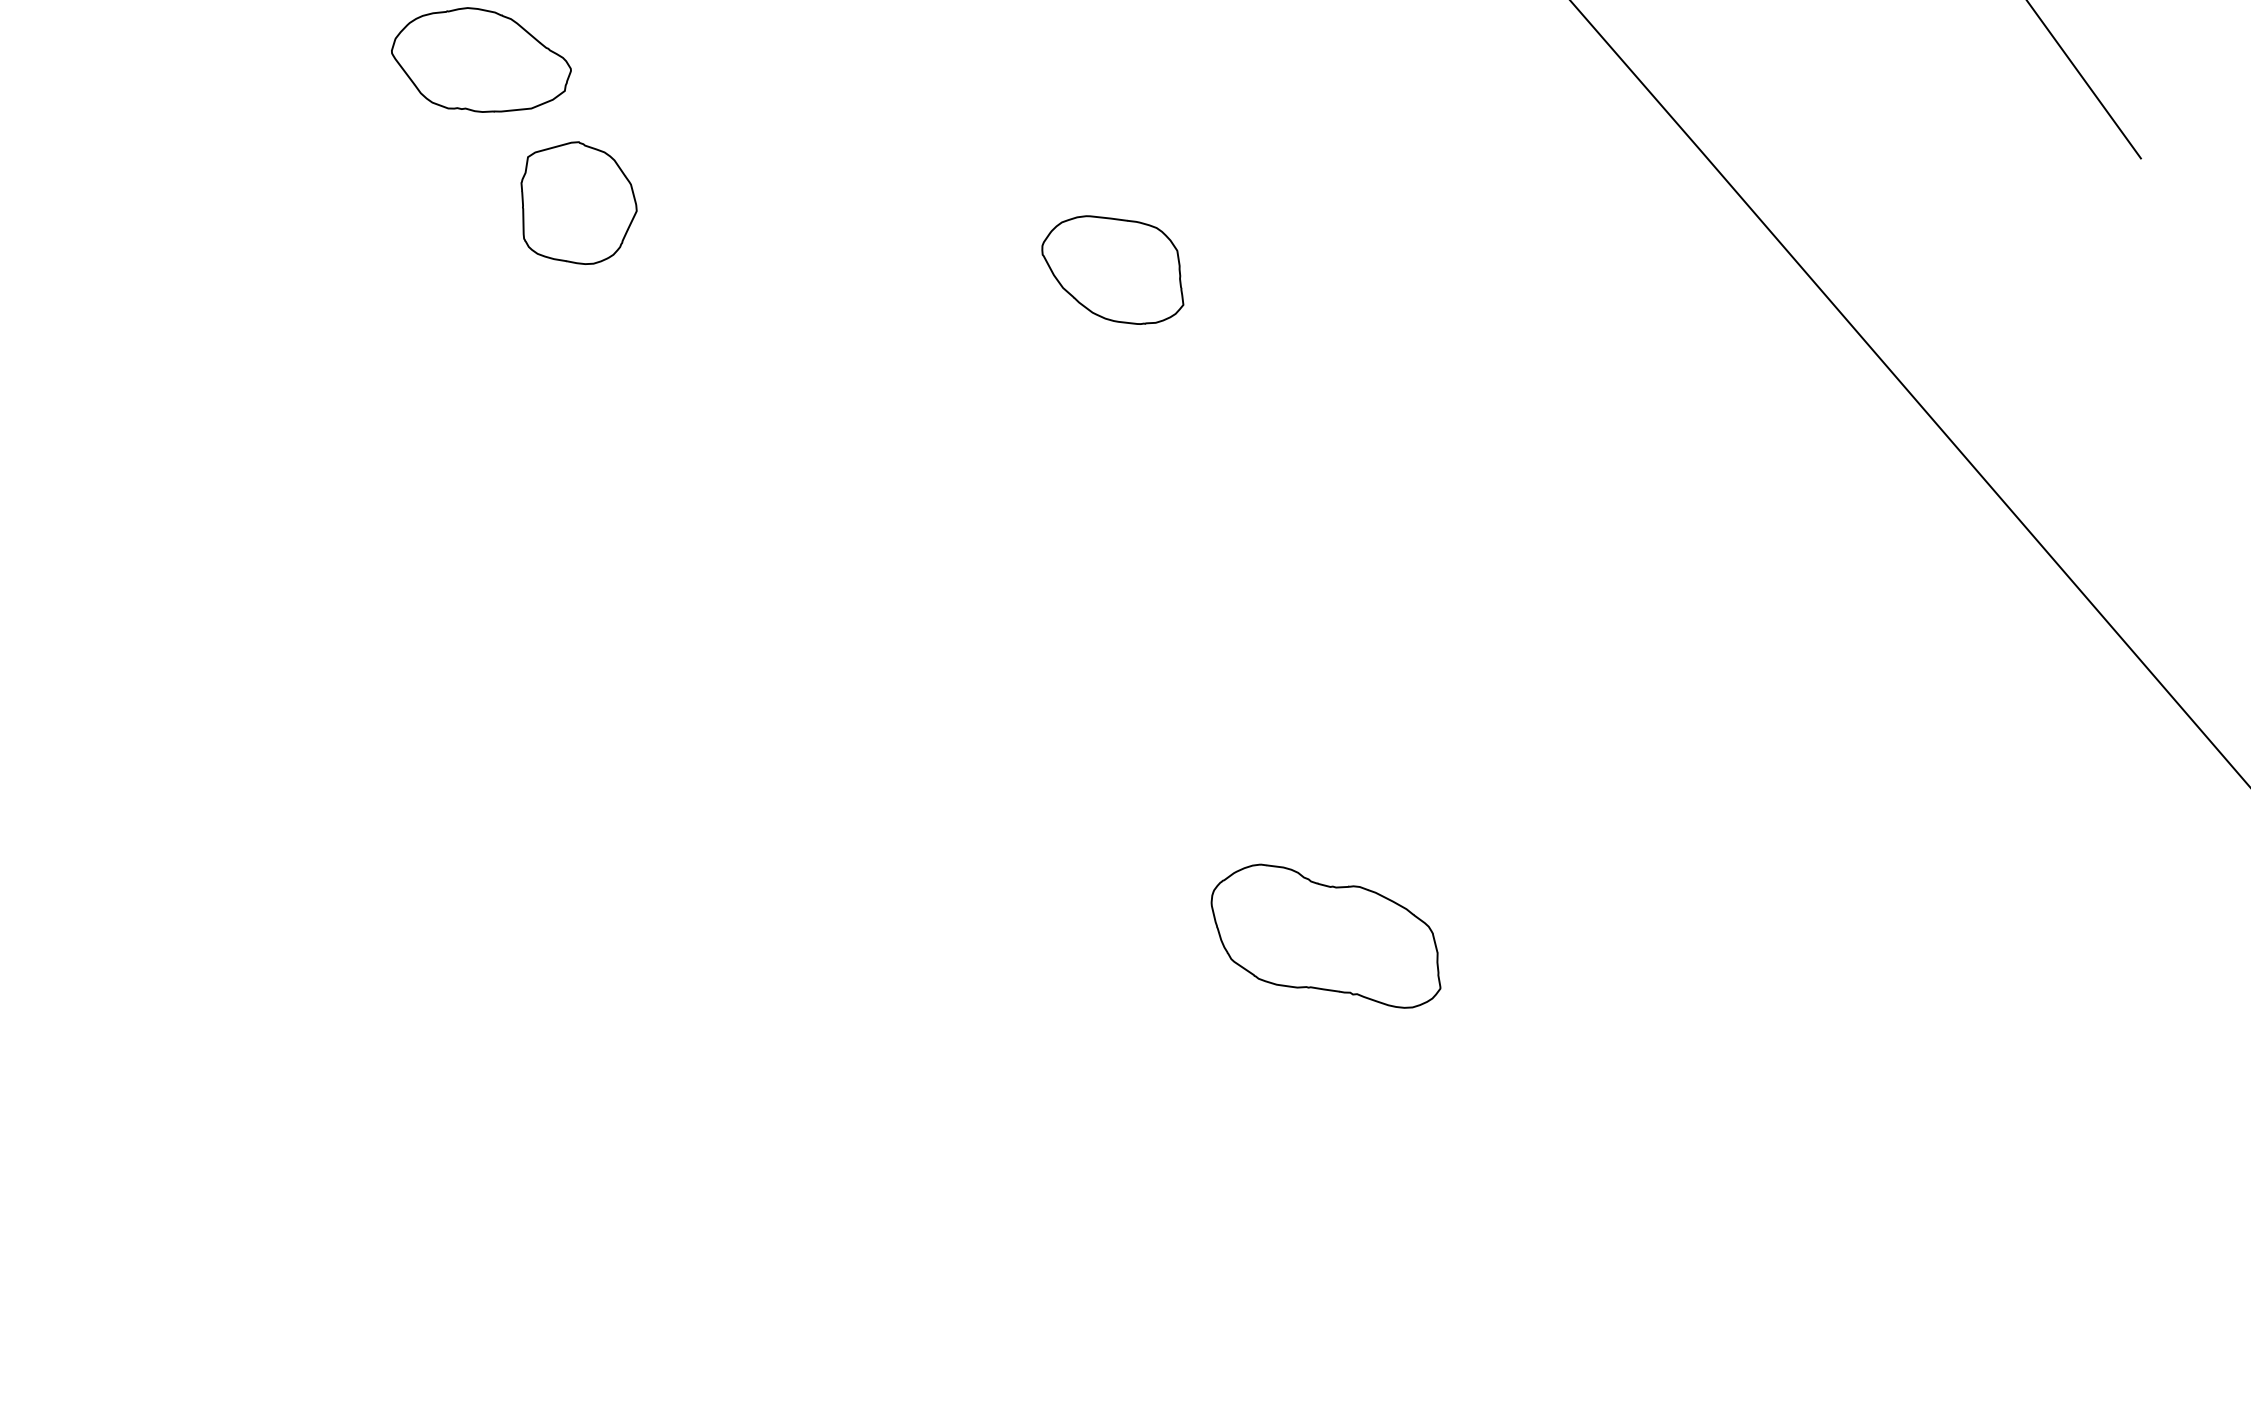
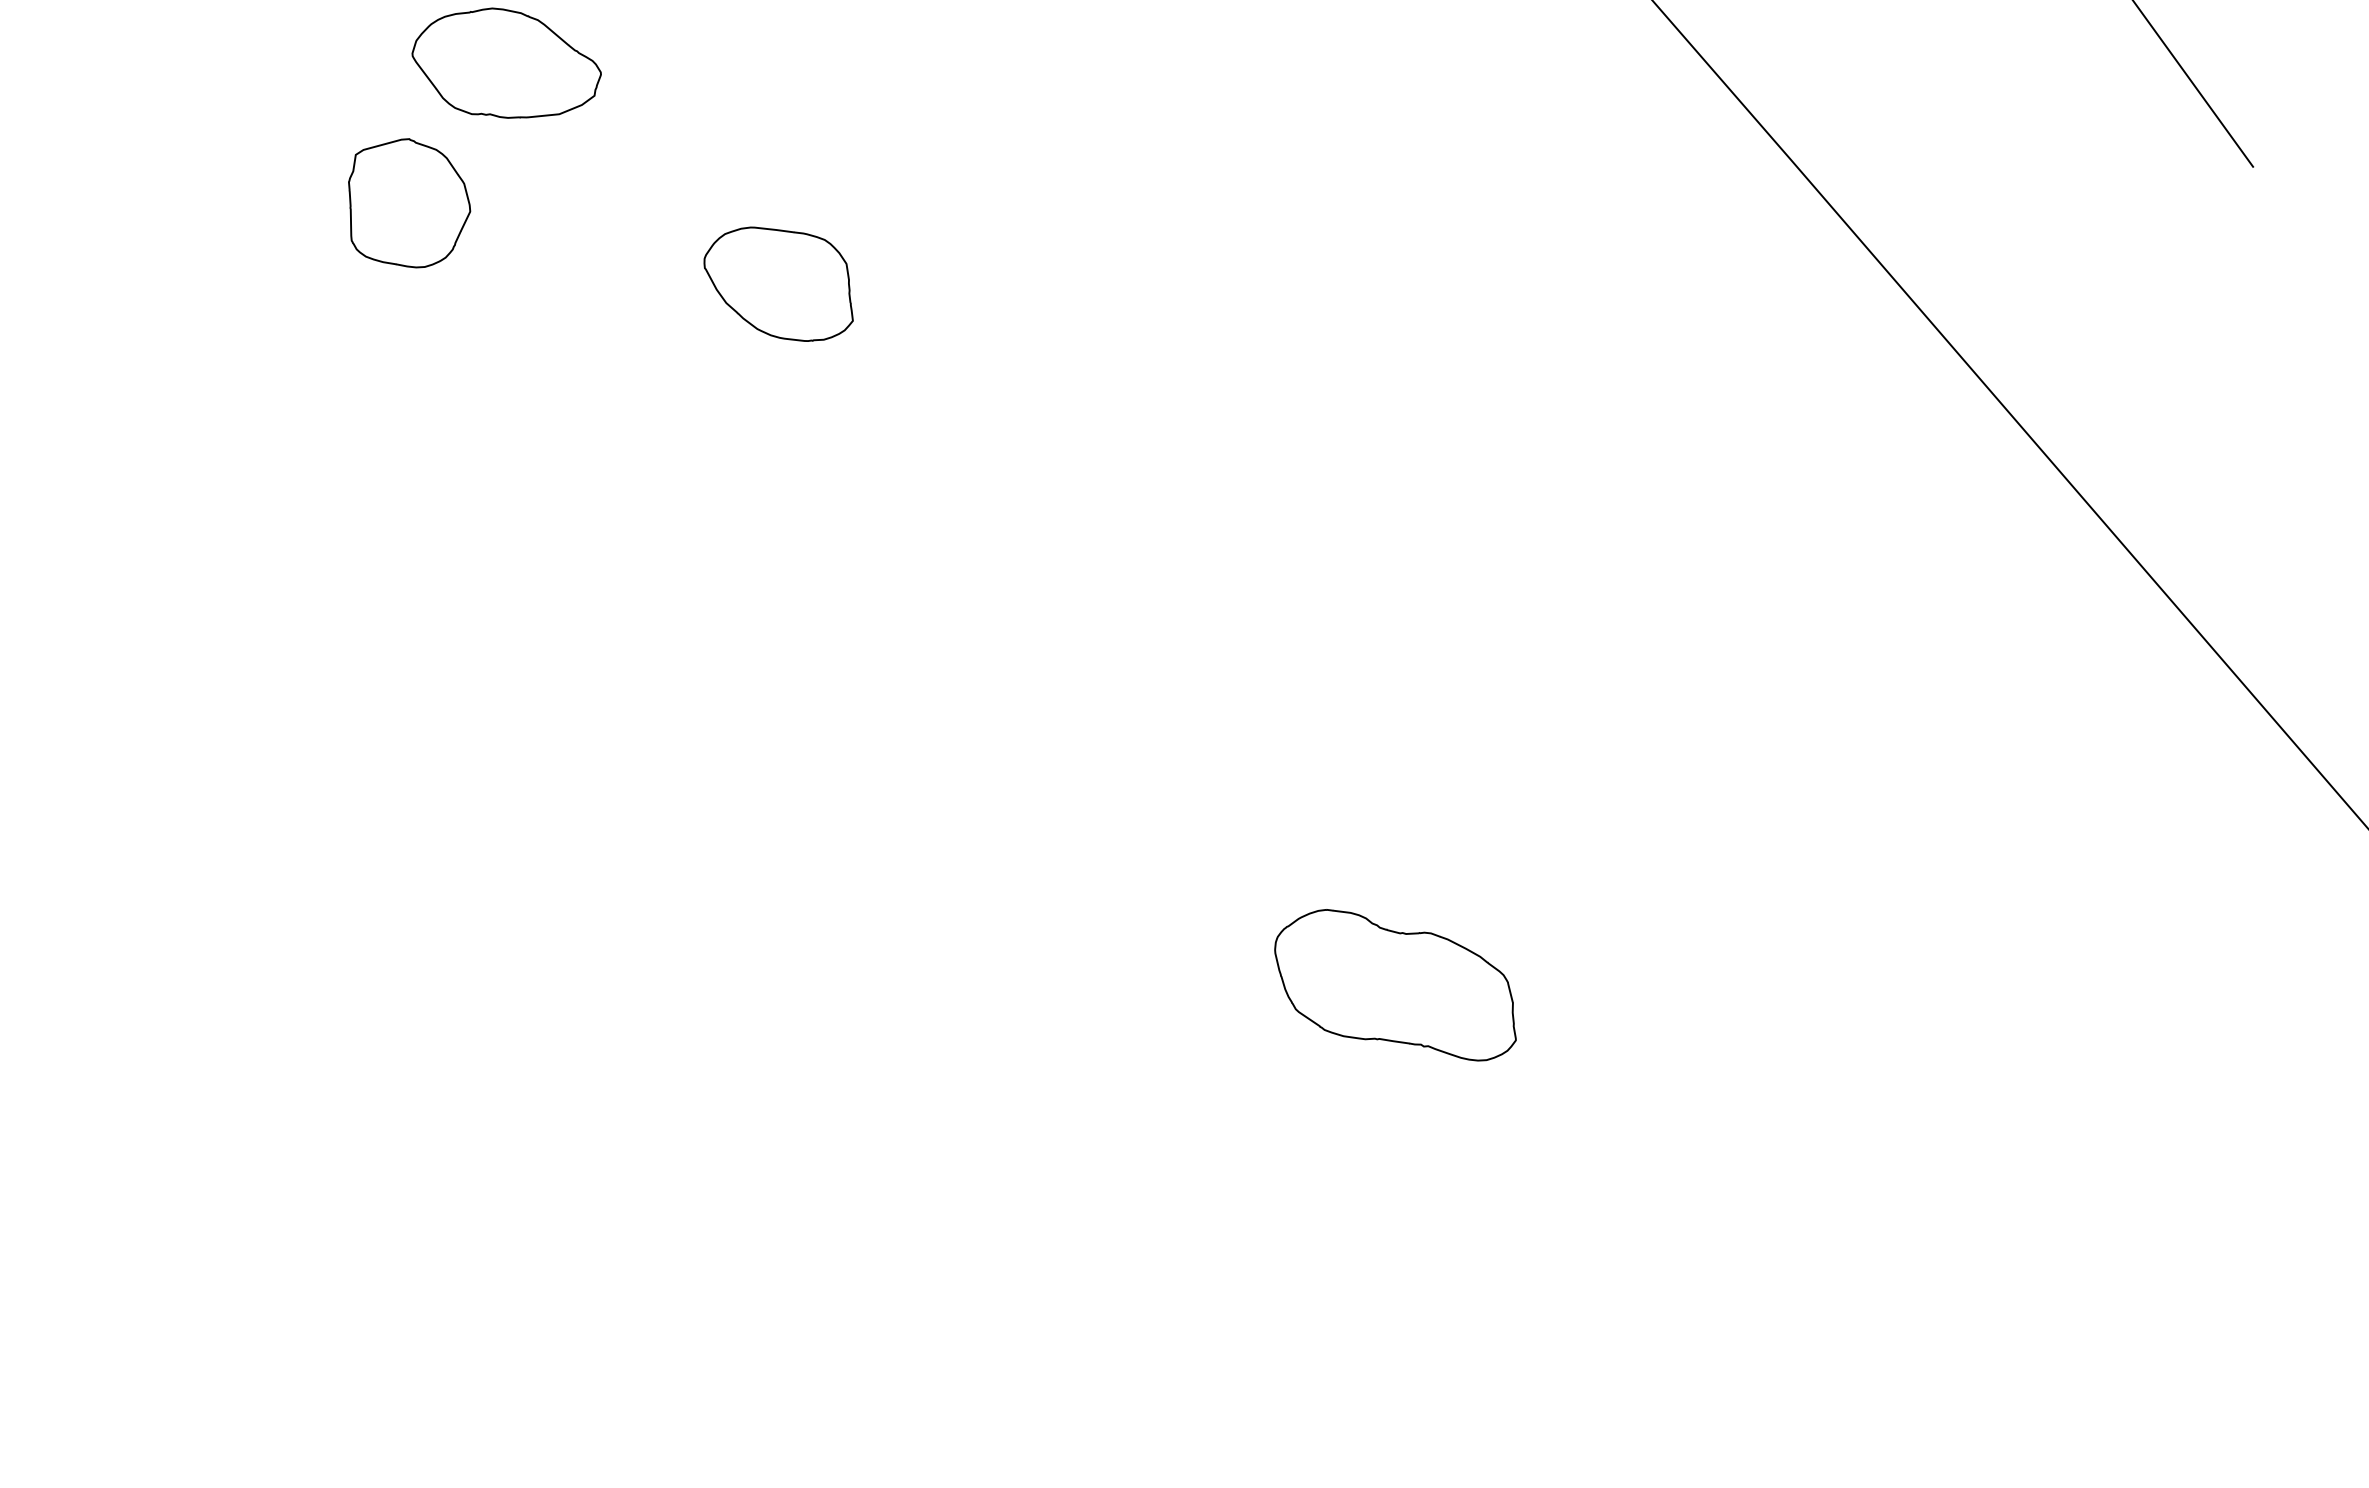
part: (578, 202) -> (408, 202), moved
part: (1112, 269) -> (778, 283), moved

